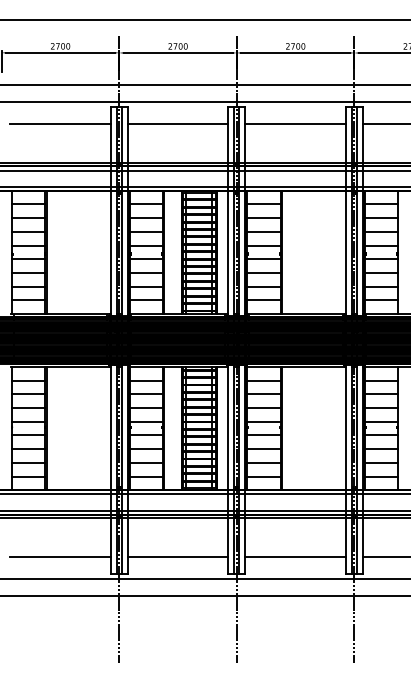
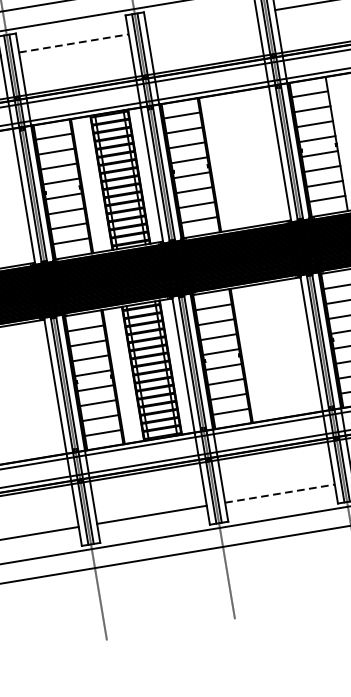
line: (178, 124) -> (74, 43), solid -> dashed
line: (295, 124) -> (201, 22), removed
line: (296, 556) -> (280, 493), solid -> dashed

